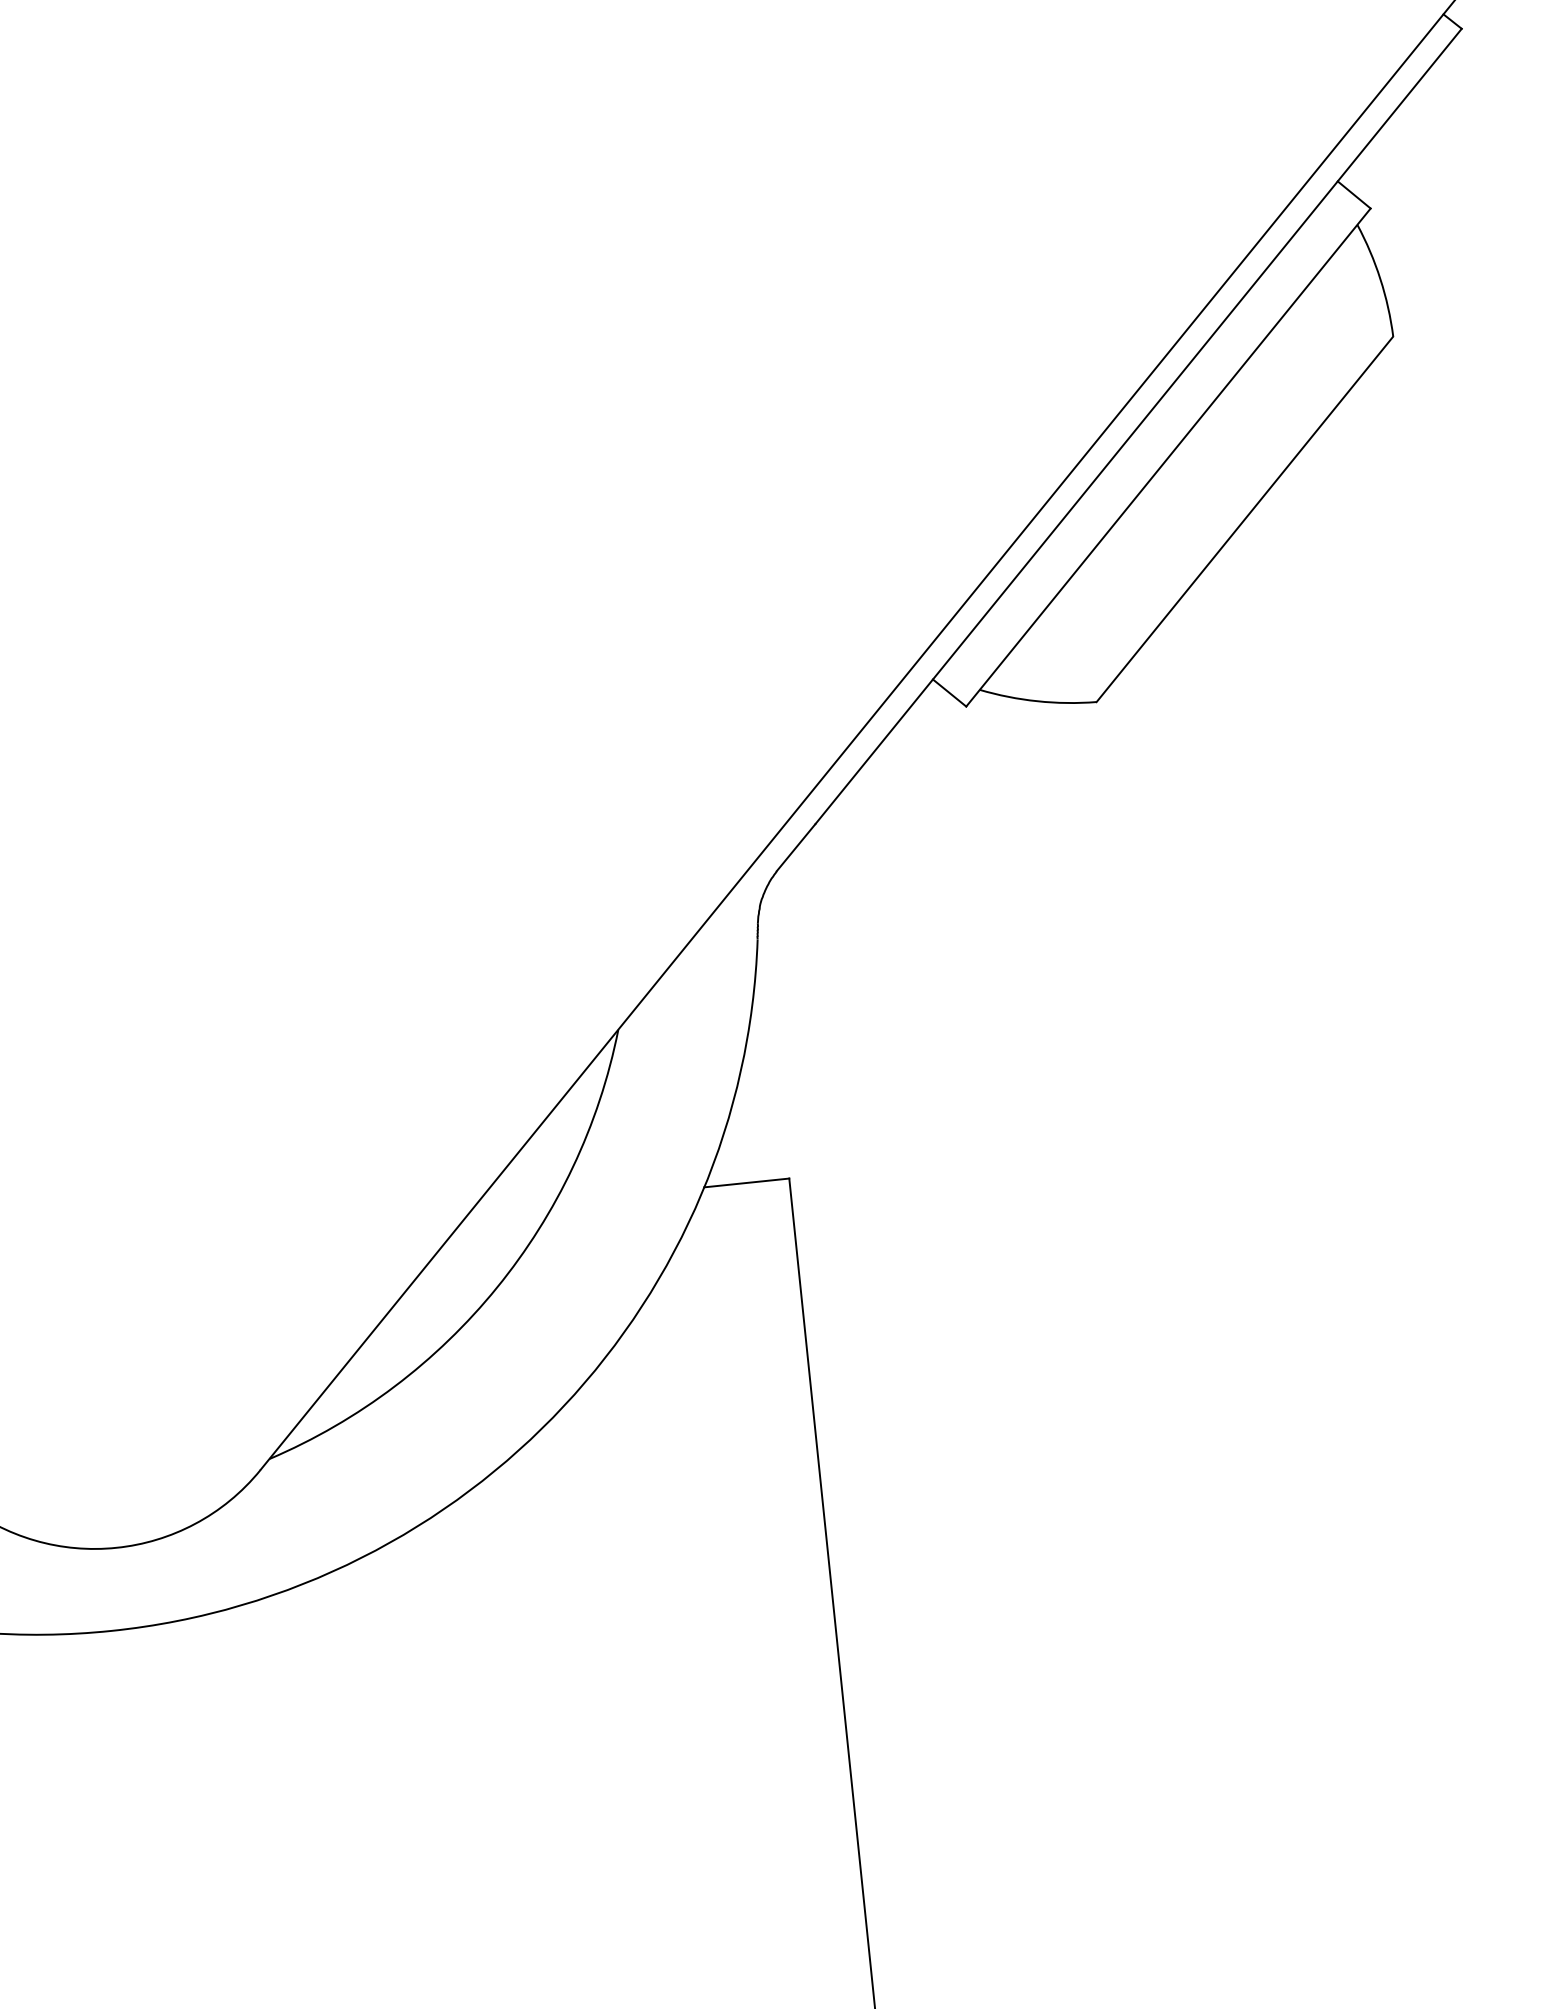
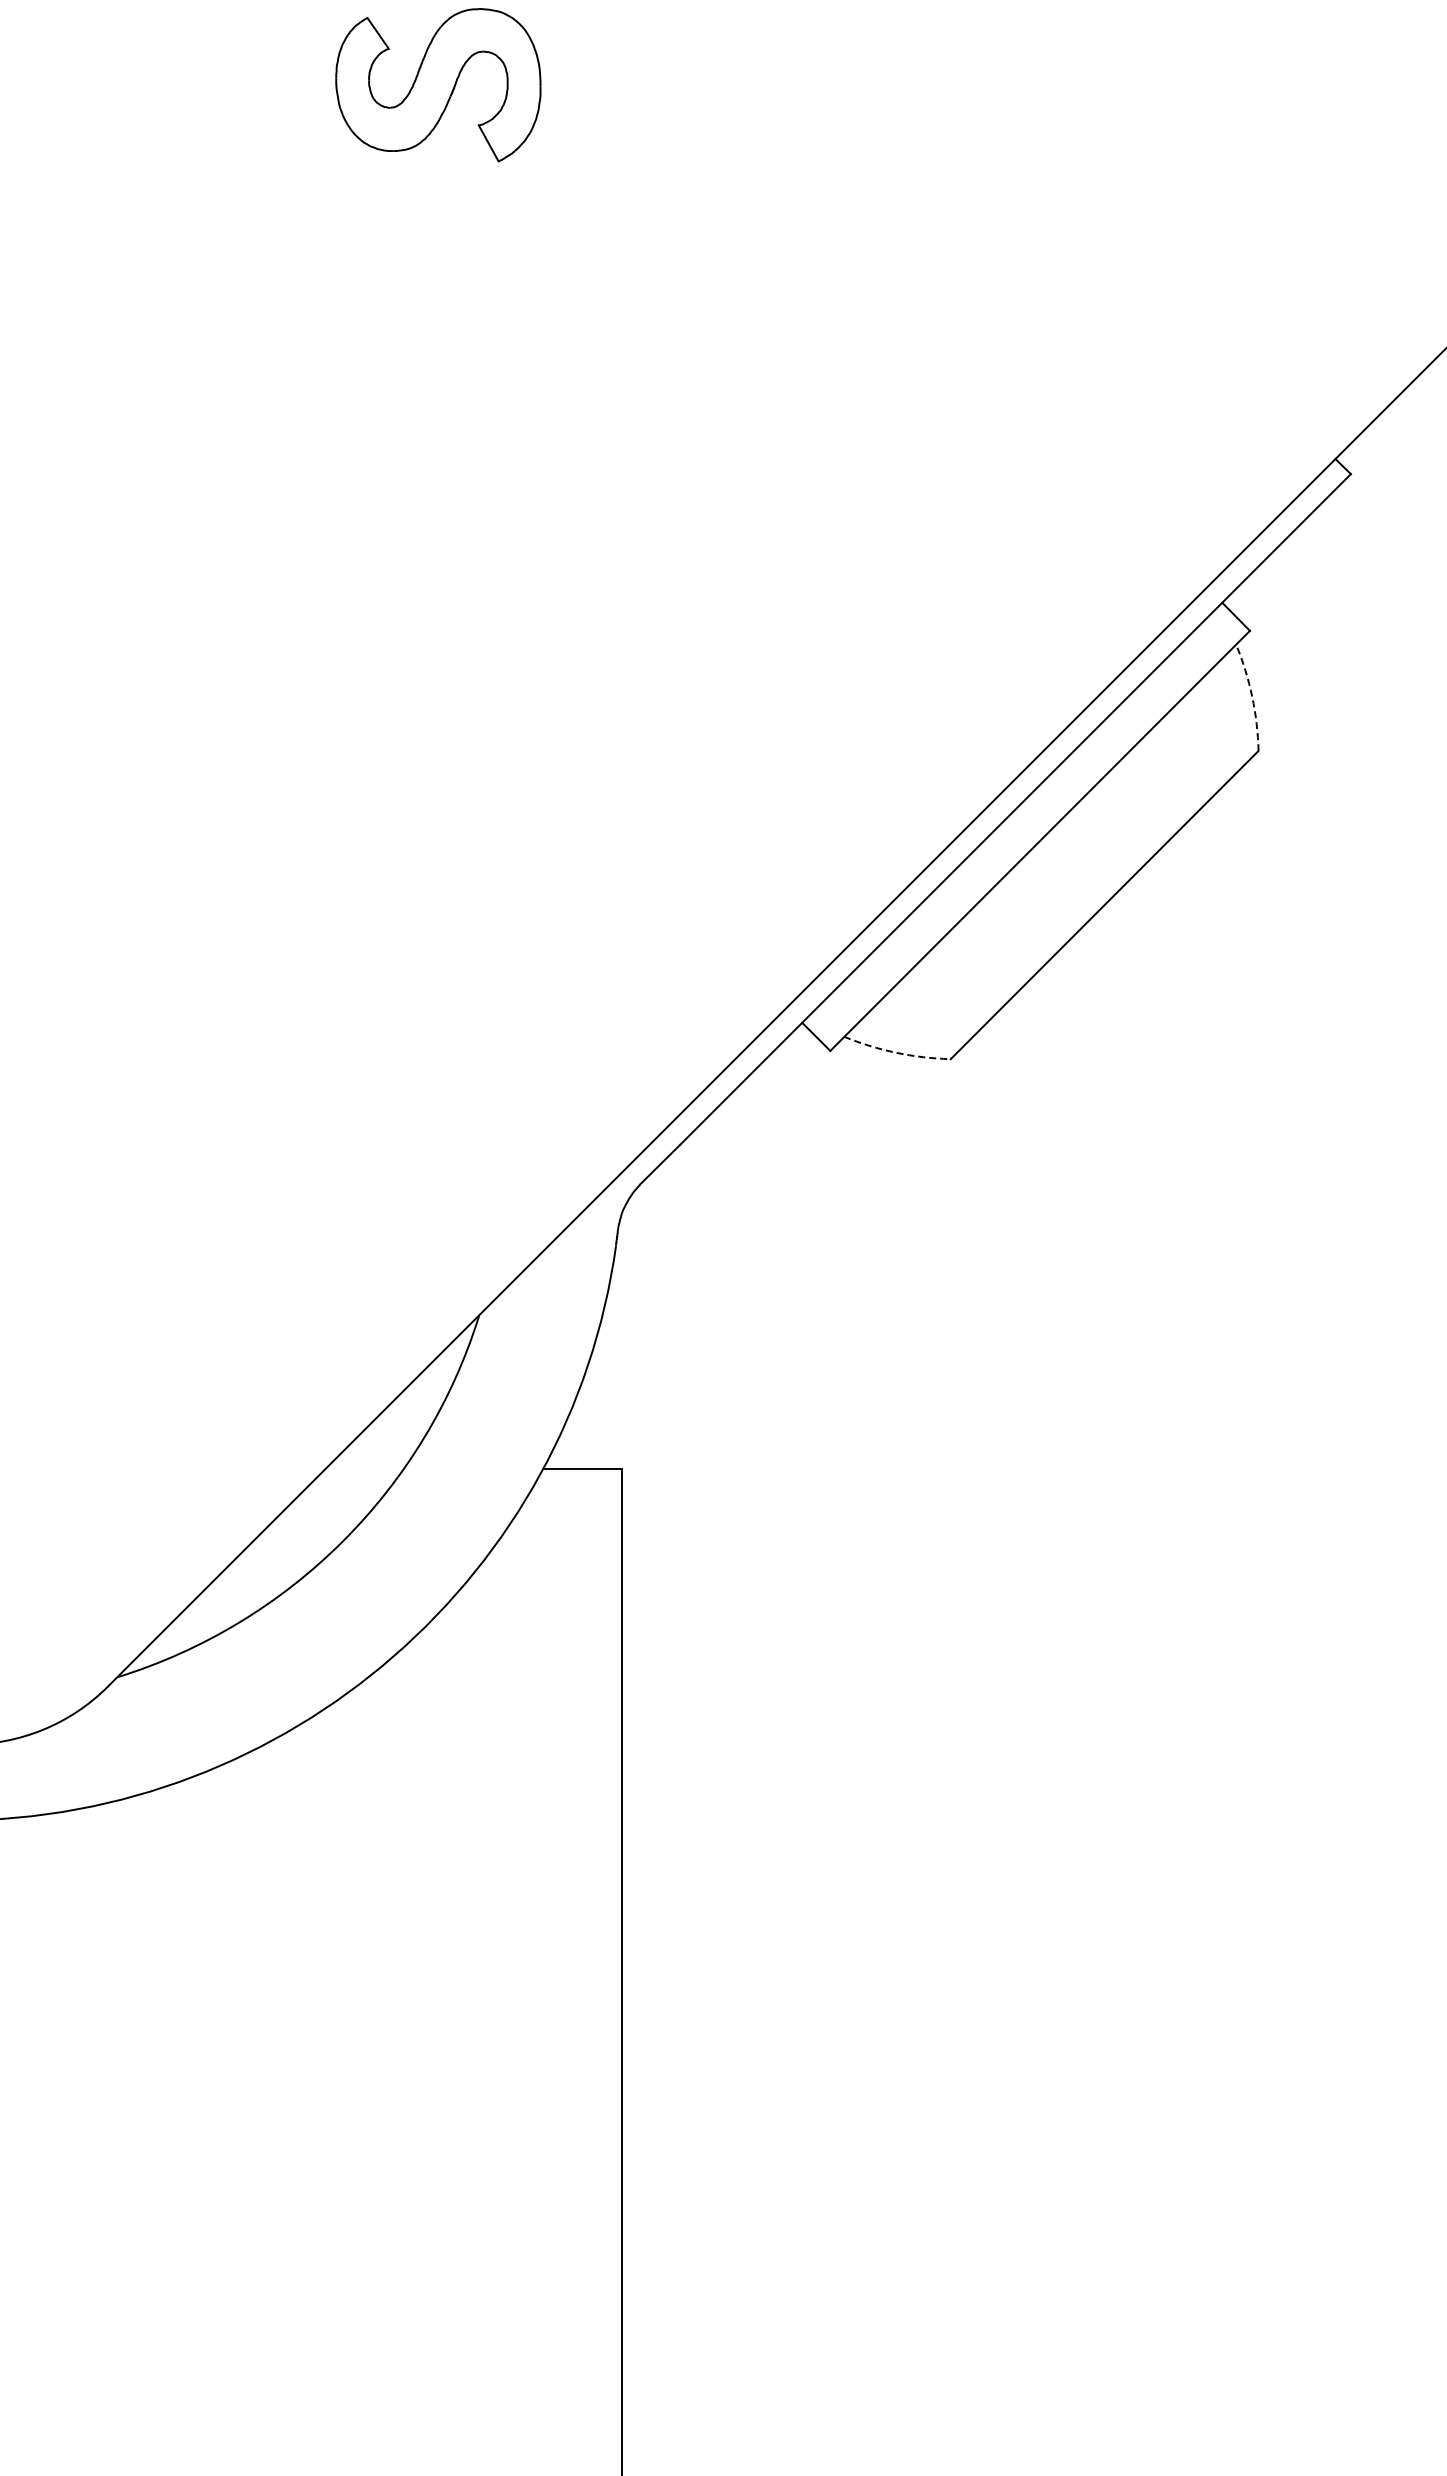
arc: (1380, 278) -> (1252, 696), solid -> dashed
arc: (1037, 700) -> (896, 1052), solid -> dashed

